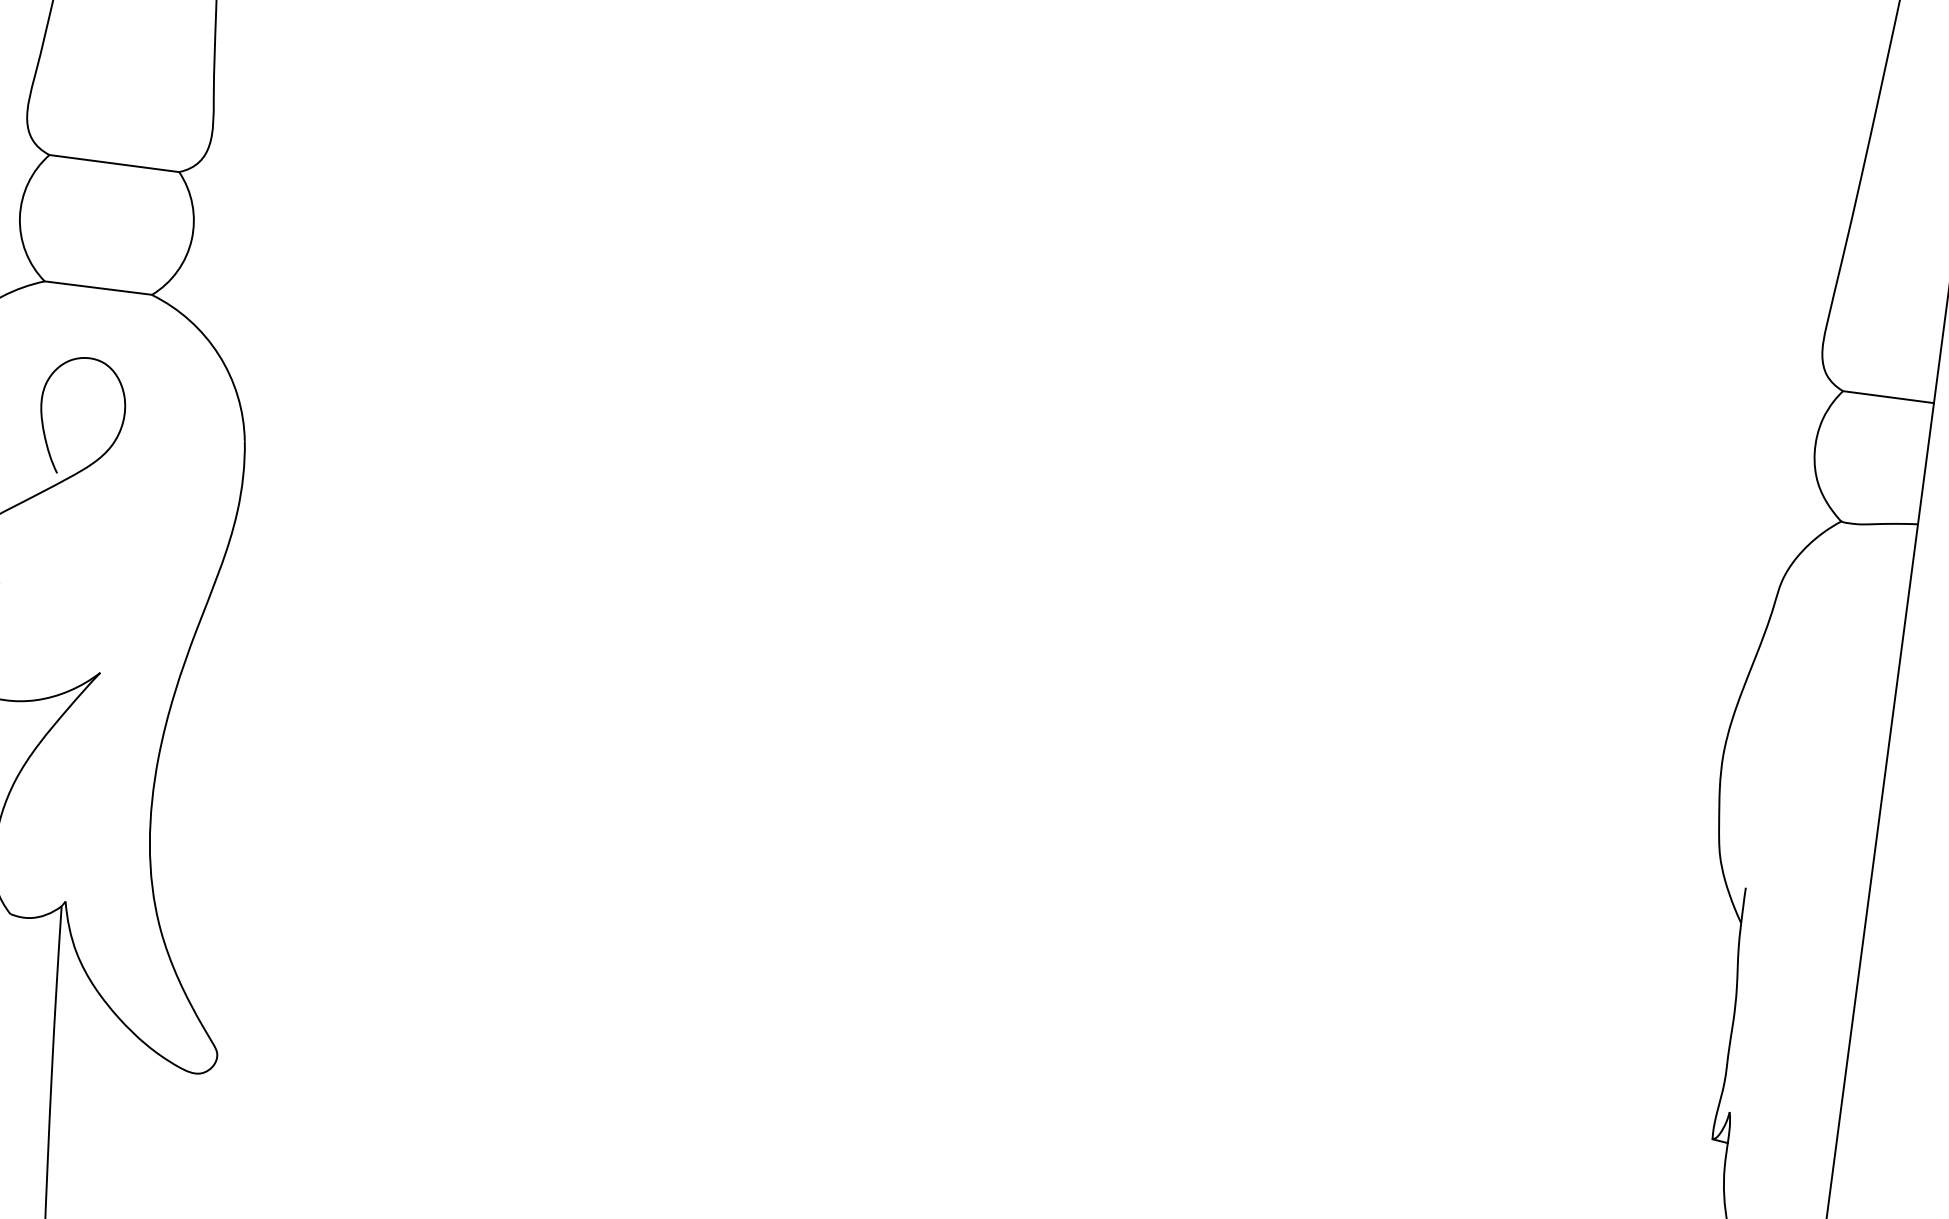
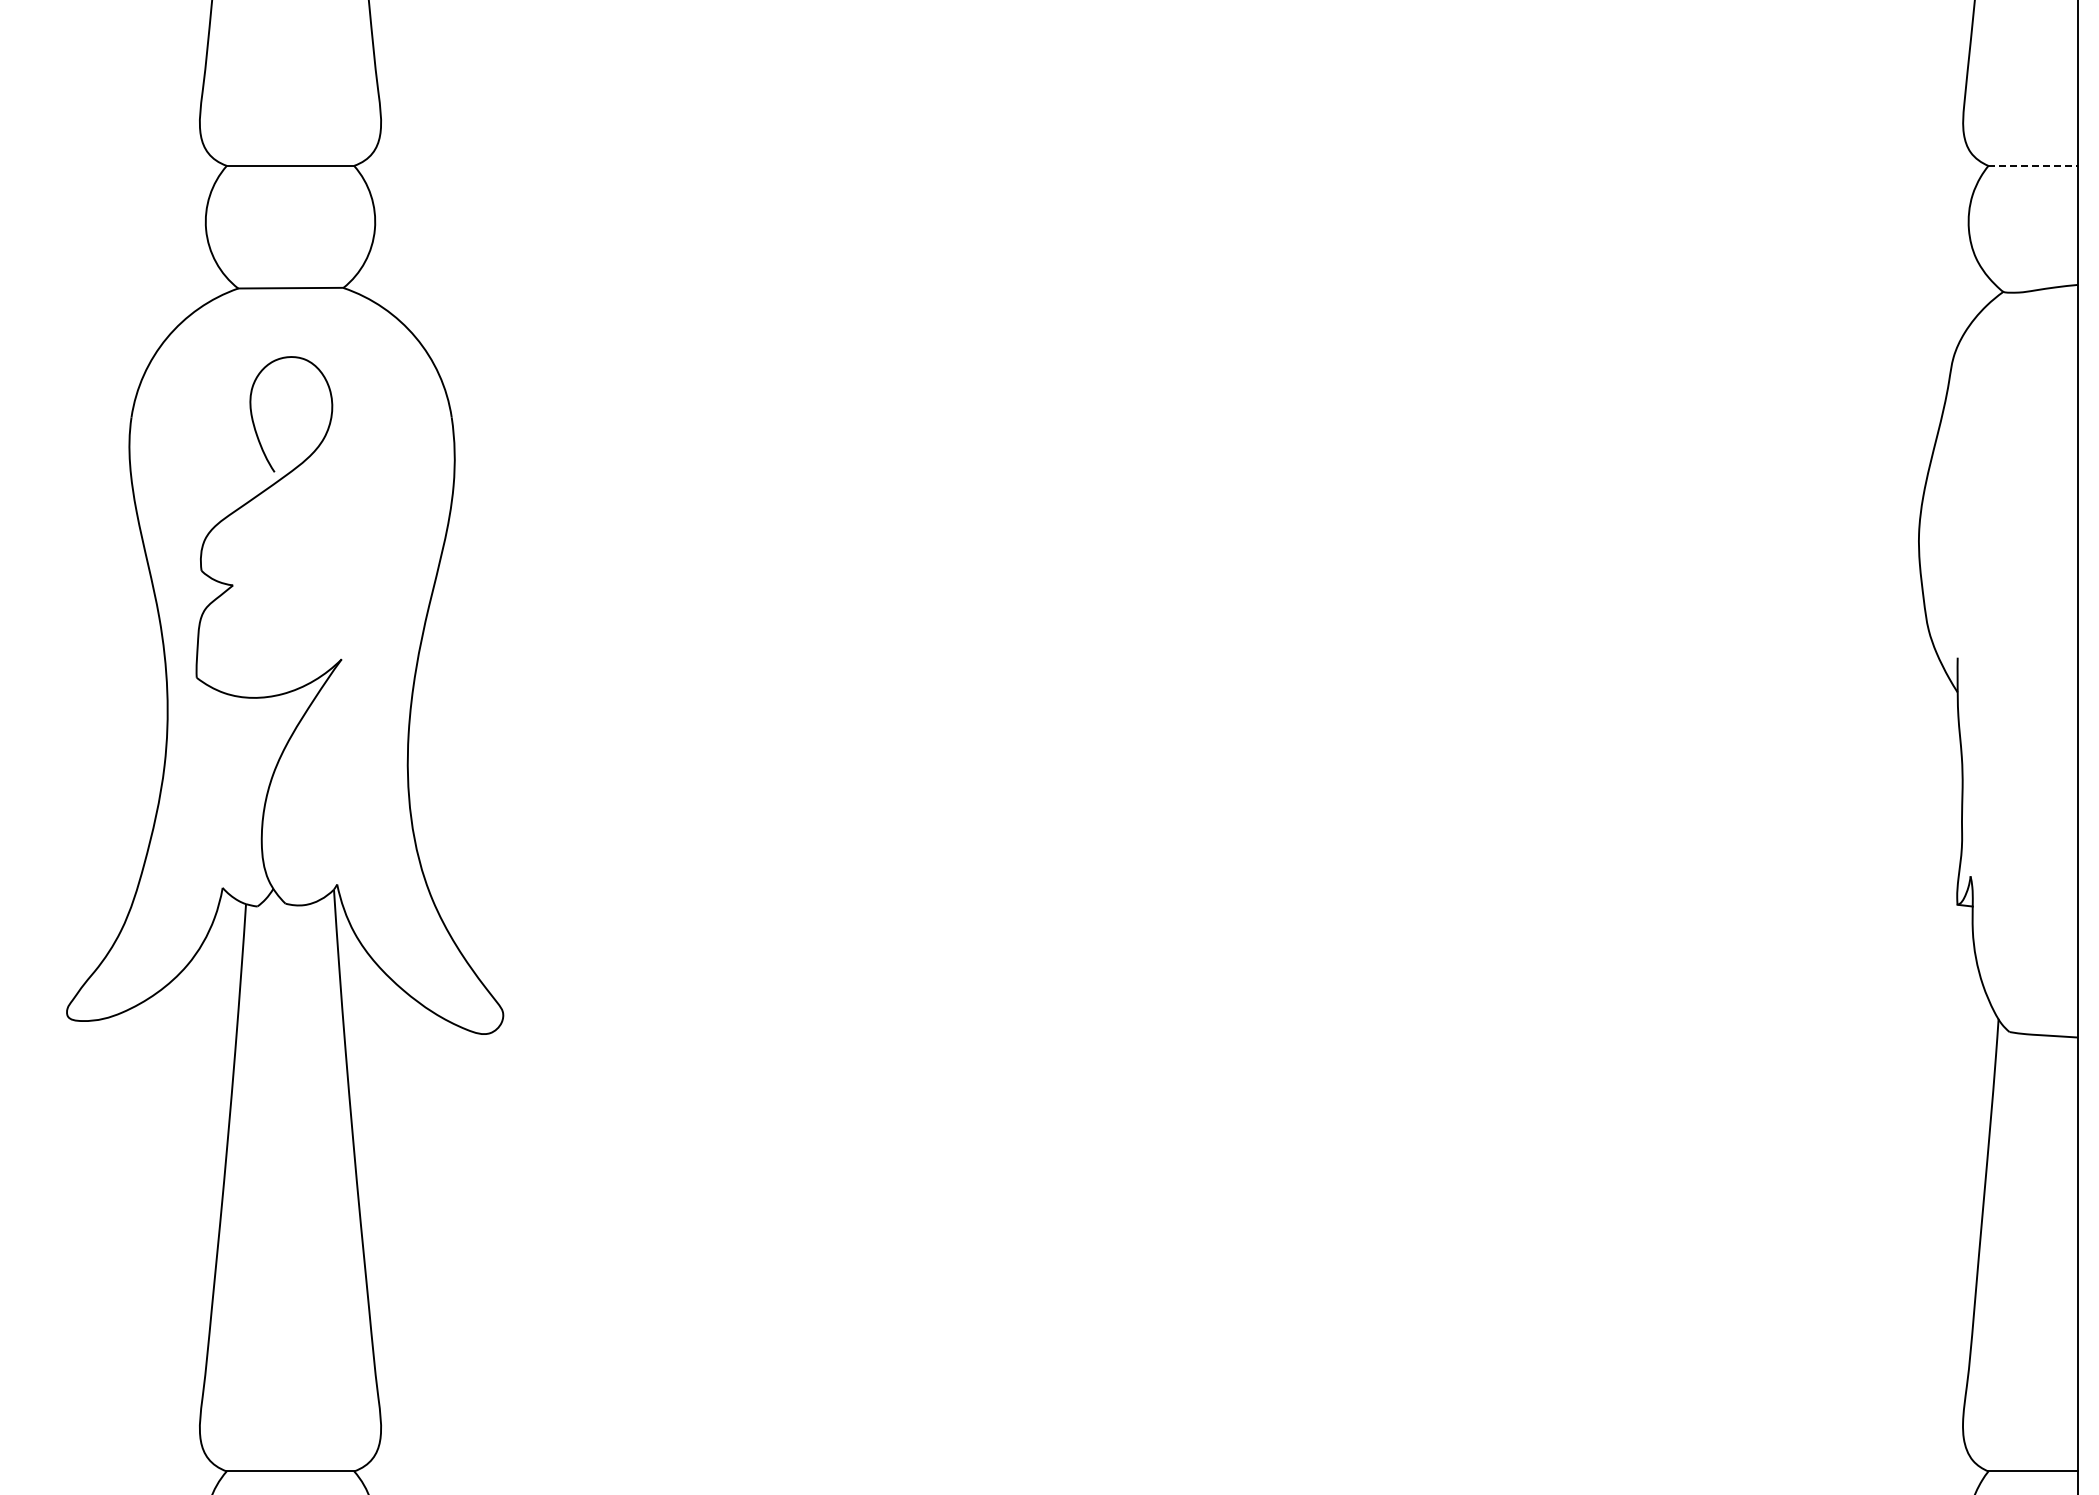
line: (1889, 396) -> (2033, 165), solid -> dashed

